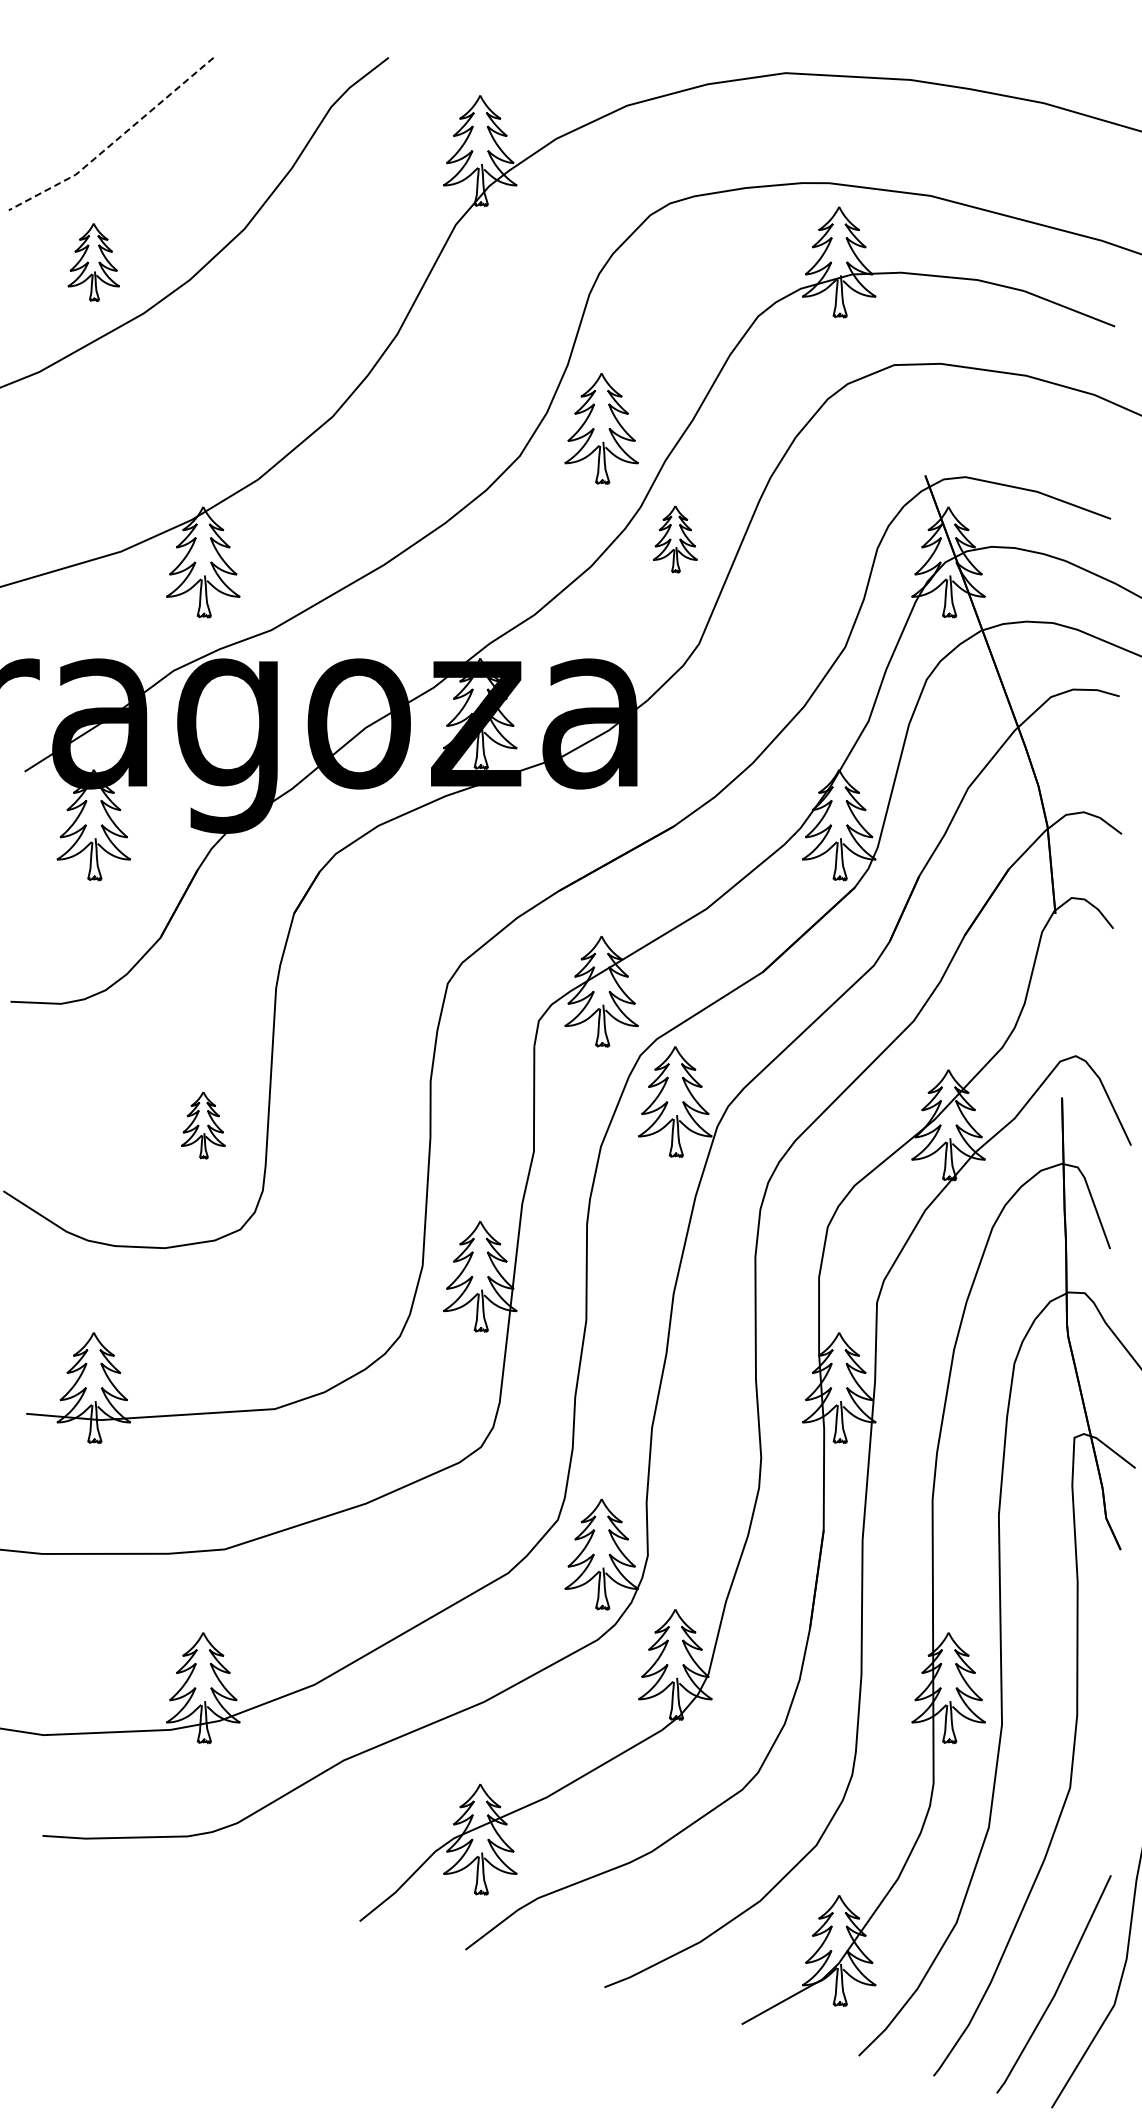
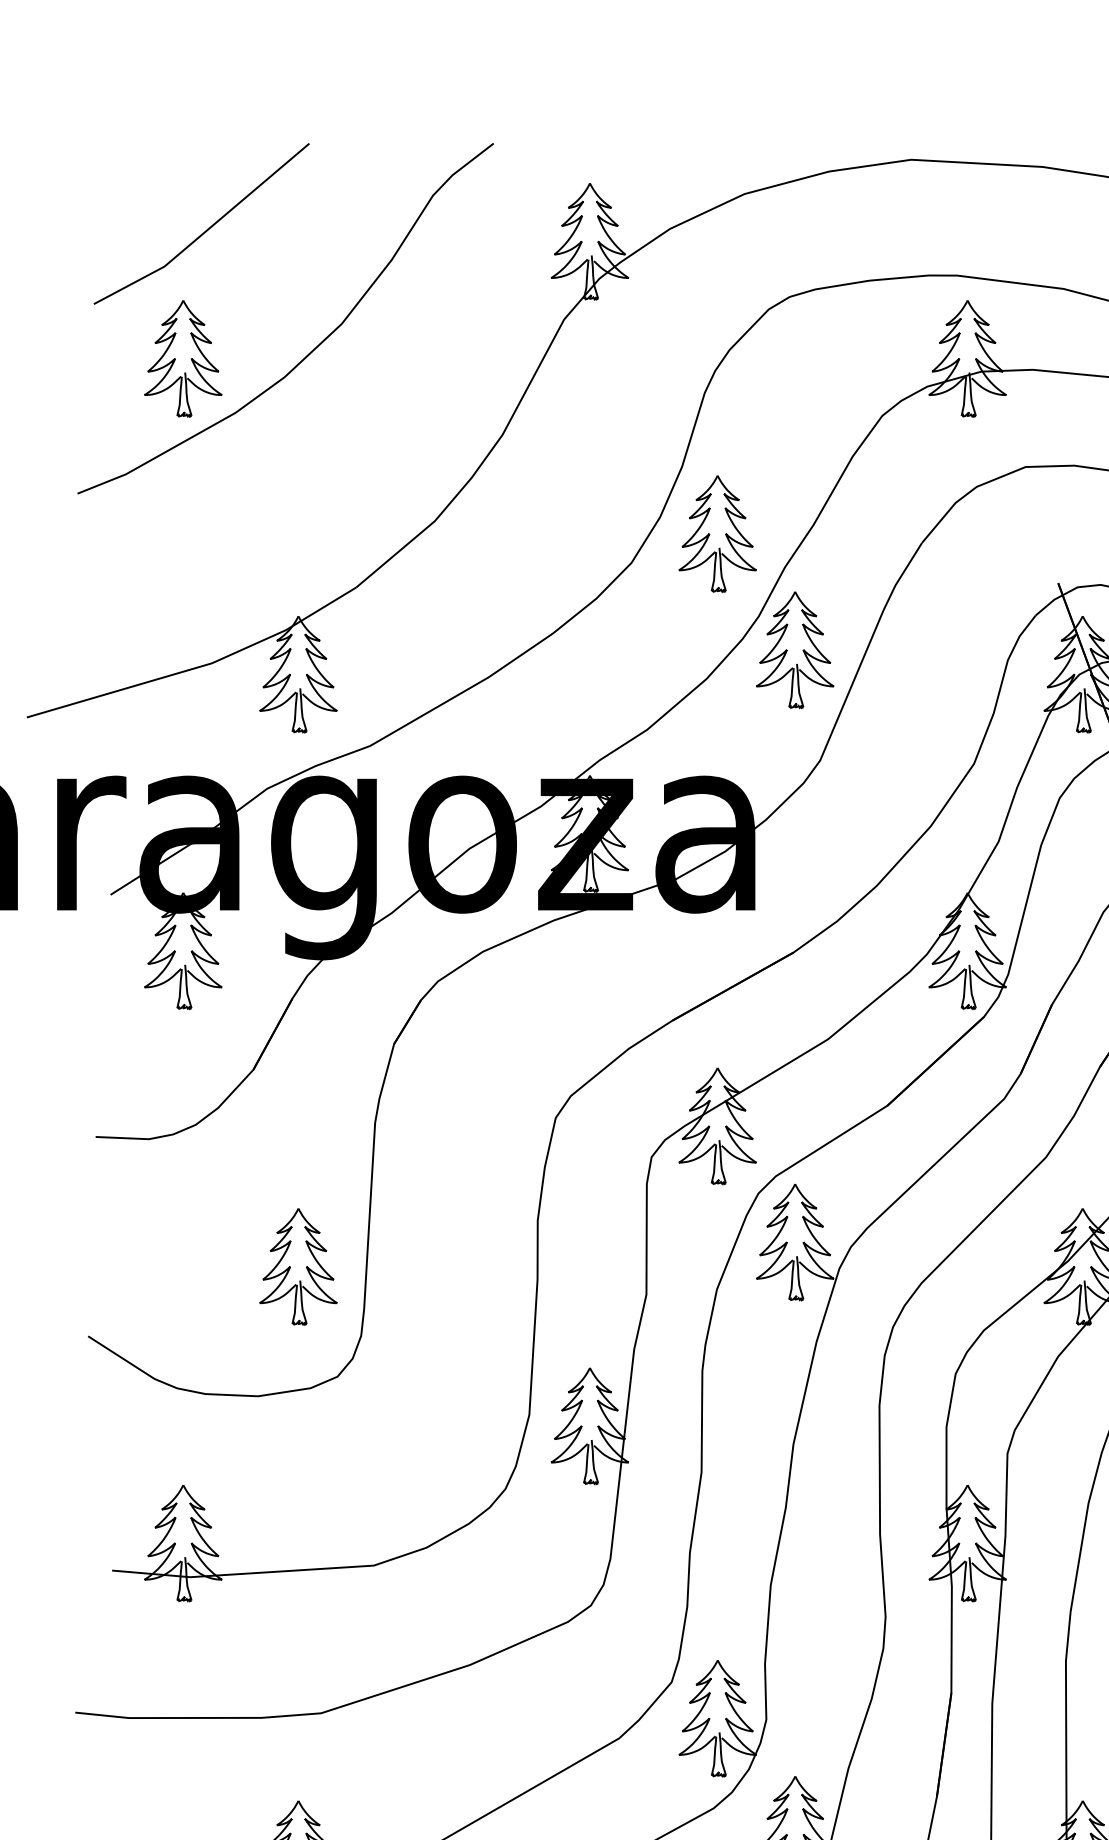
line: (115, 141) -> (206, 231), dashed -> solid
part: (93, 262) -> (182, 359), size x1.43
part: (675, 539) -> (795, 650), size x1.67
part: (203, 1125) -> (298, 1267), size x1.67

